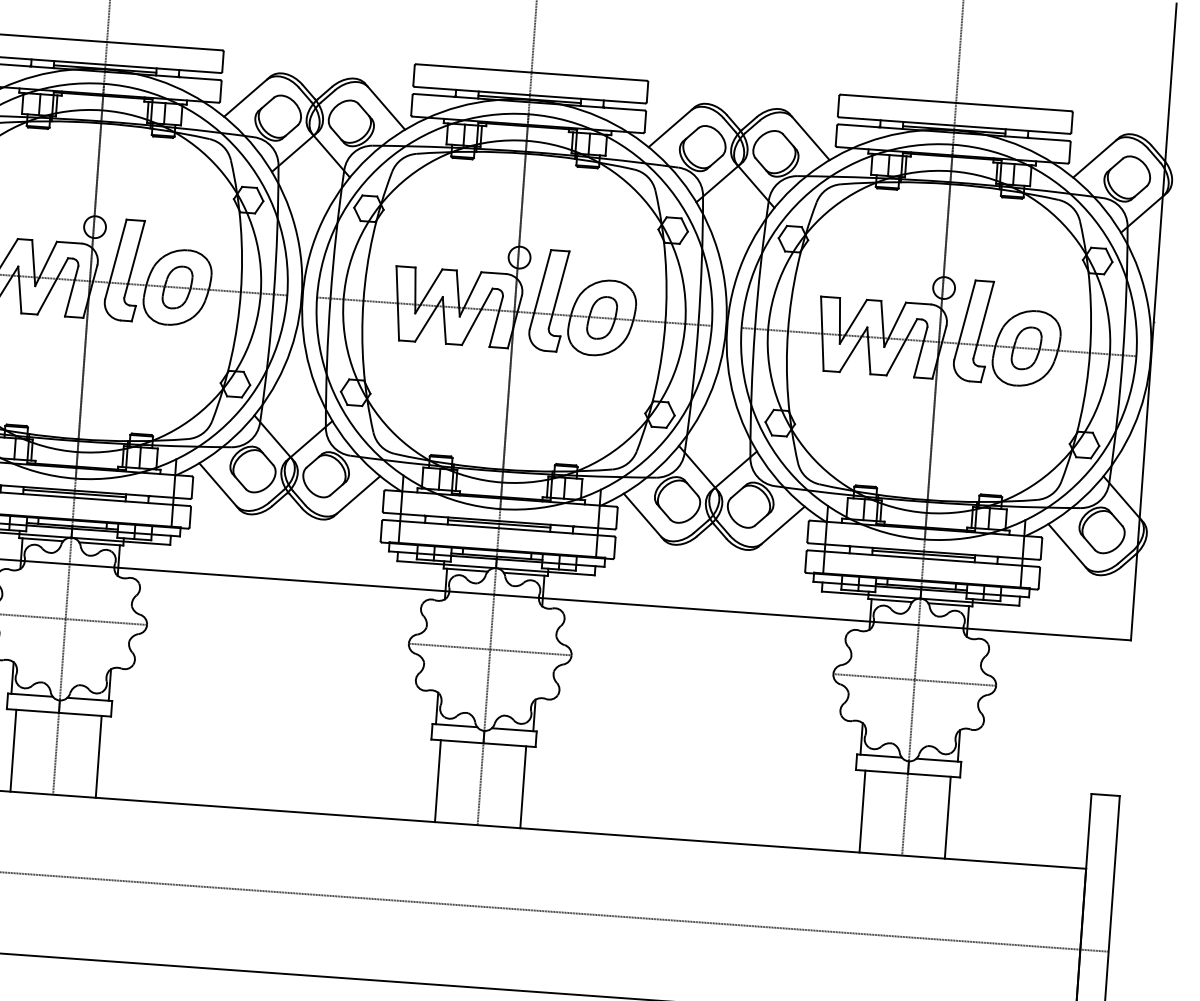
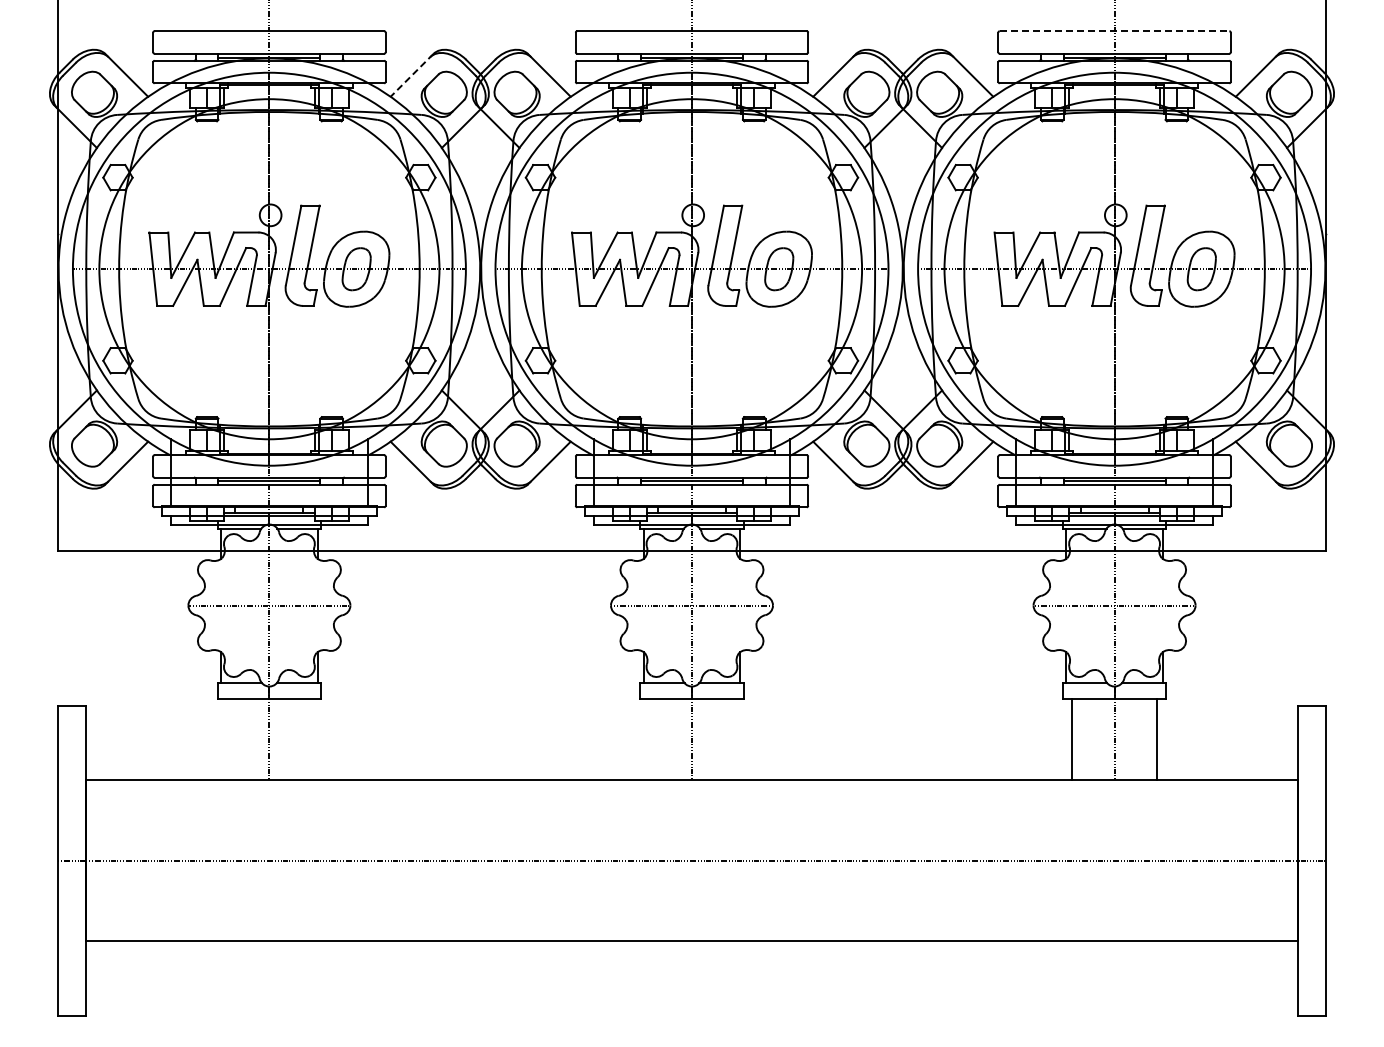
line: (246, 96) -> (411, 75), solid -> dashed
line: (956, 103) -> (1114, 31), solid -> dashed
line: (12, 750) -> (226, 739), removed
line: (98, 756) -> (311, 739), removed
line: (437, 781) -> (649, 739), removed
line: (523, 787) -> (734, 739), removed

